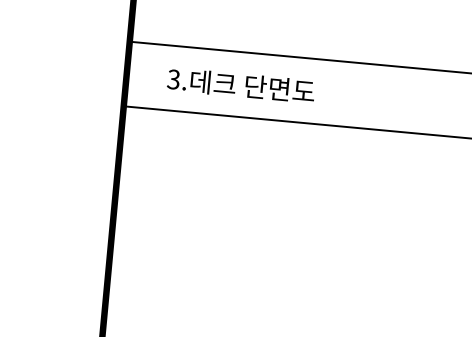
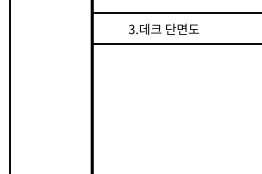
text: (240, 83) -> (163, 28), moved

